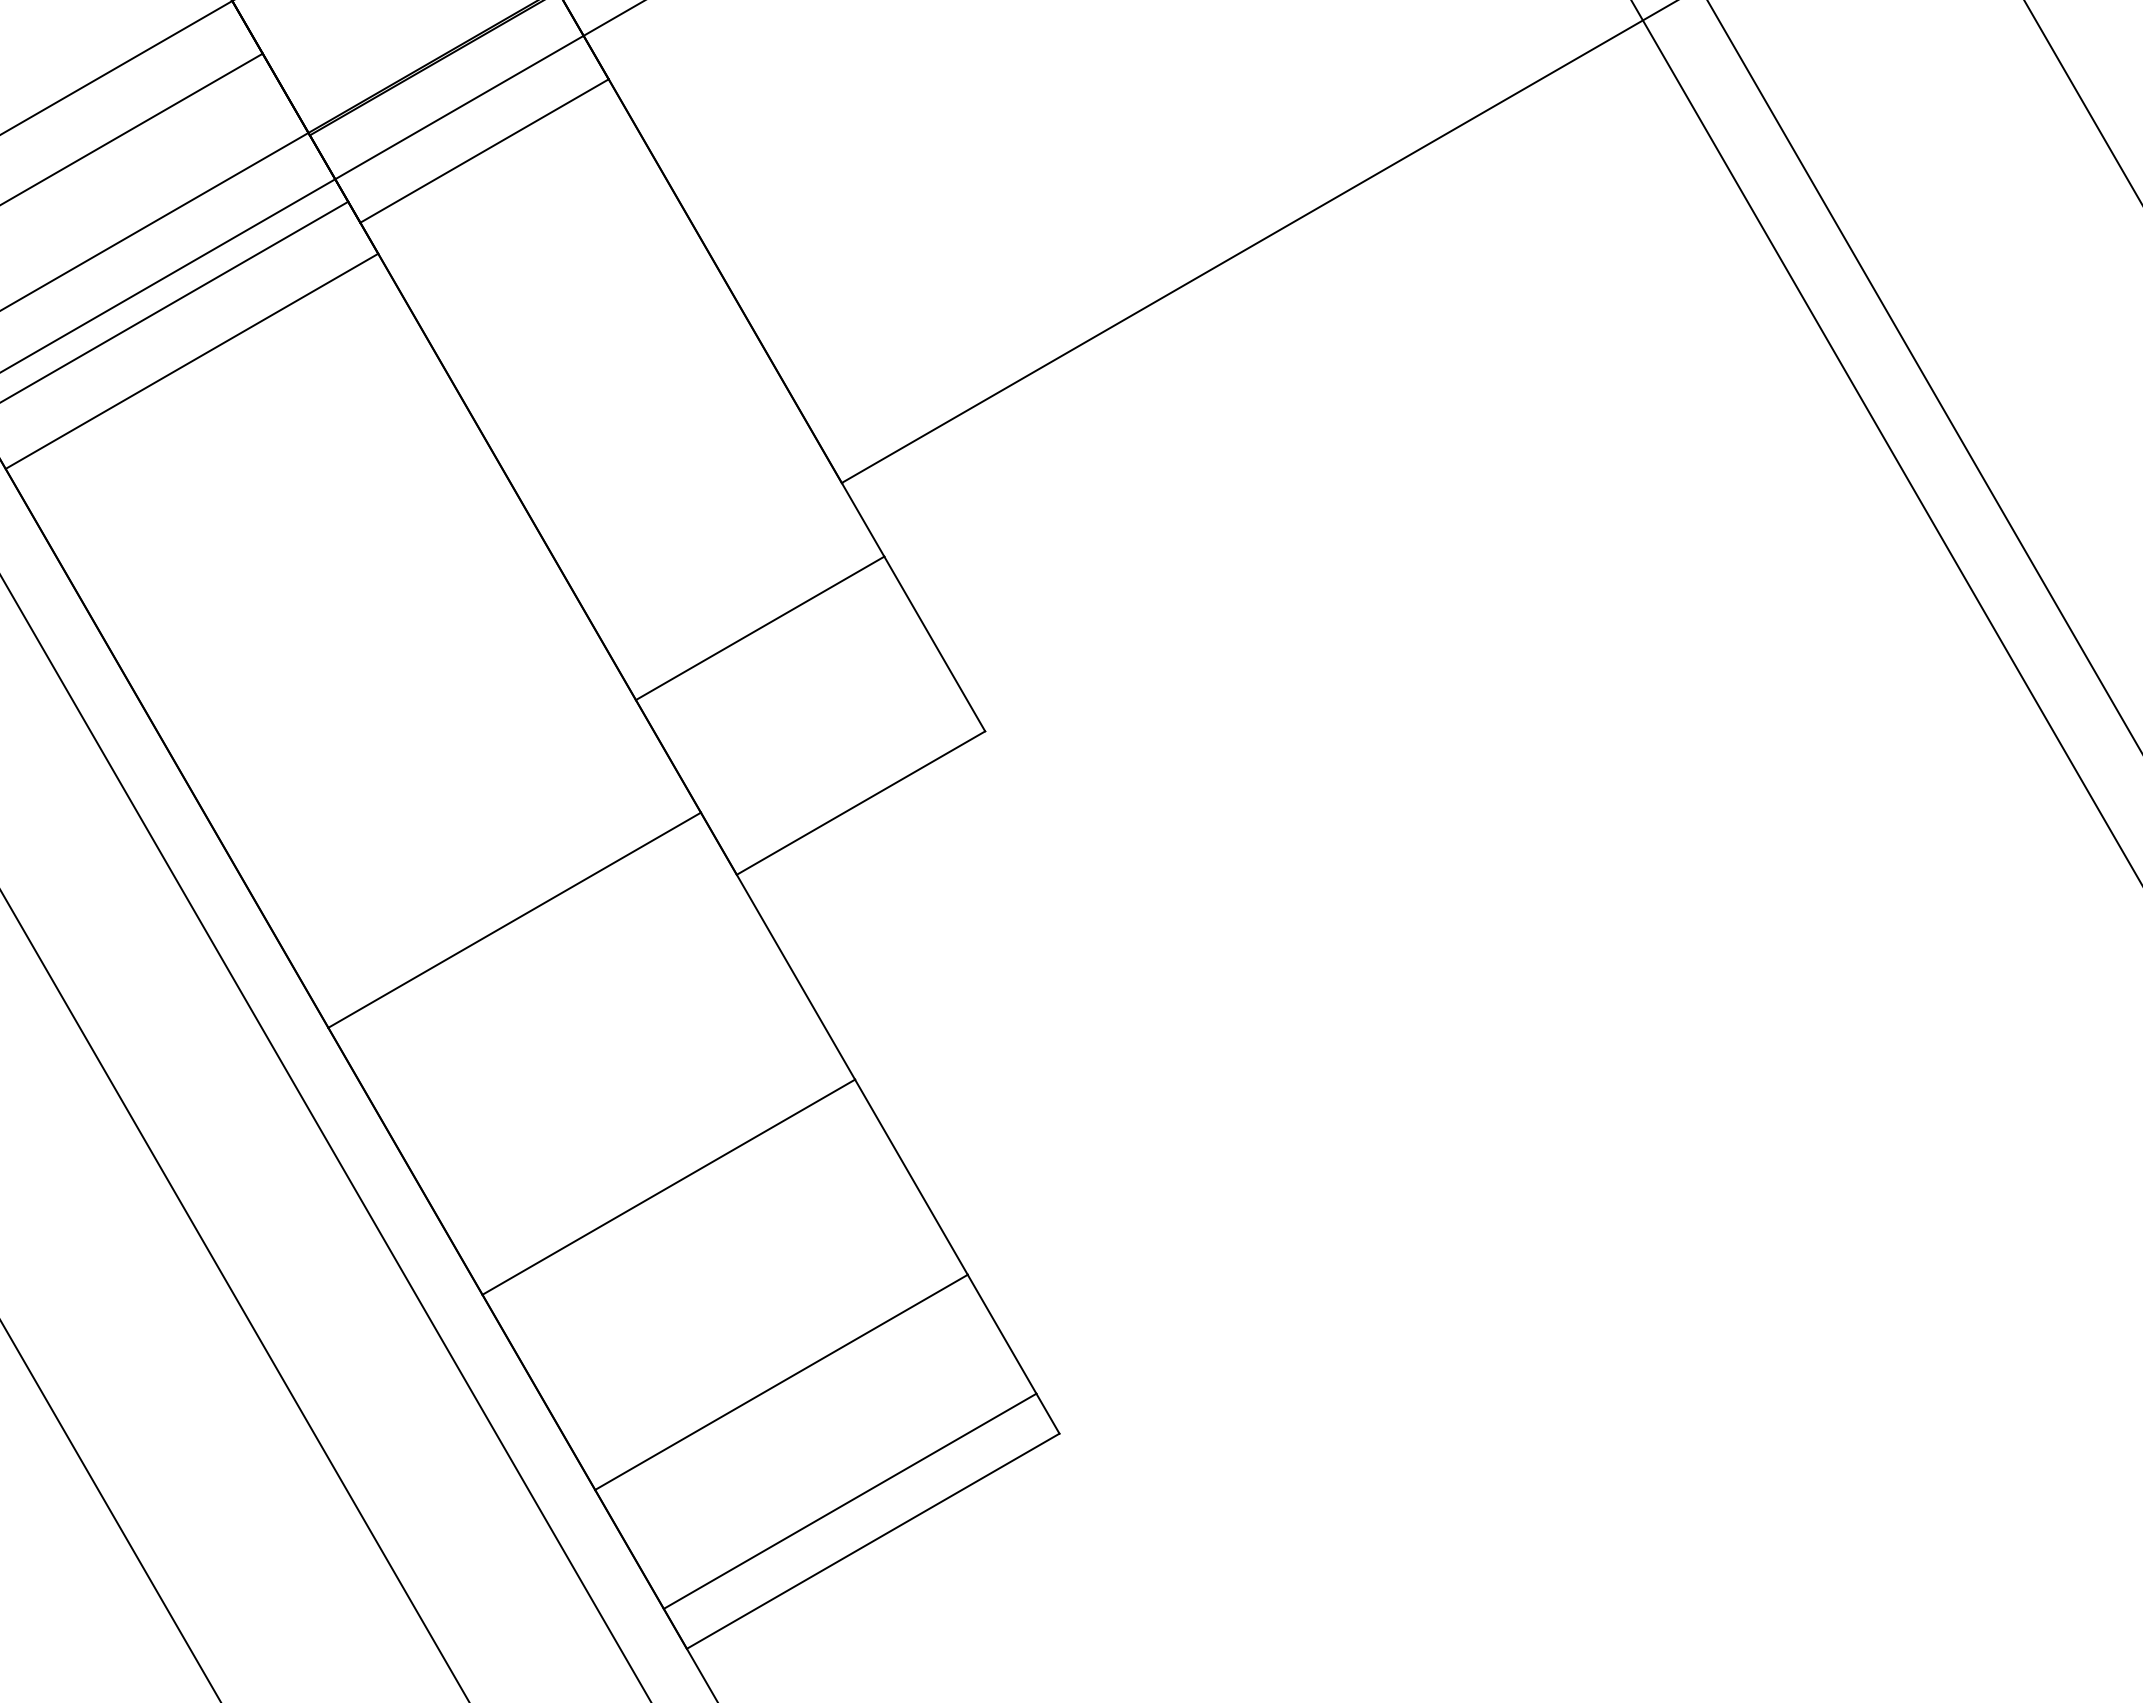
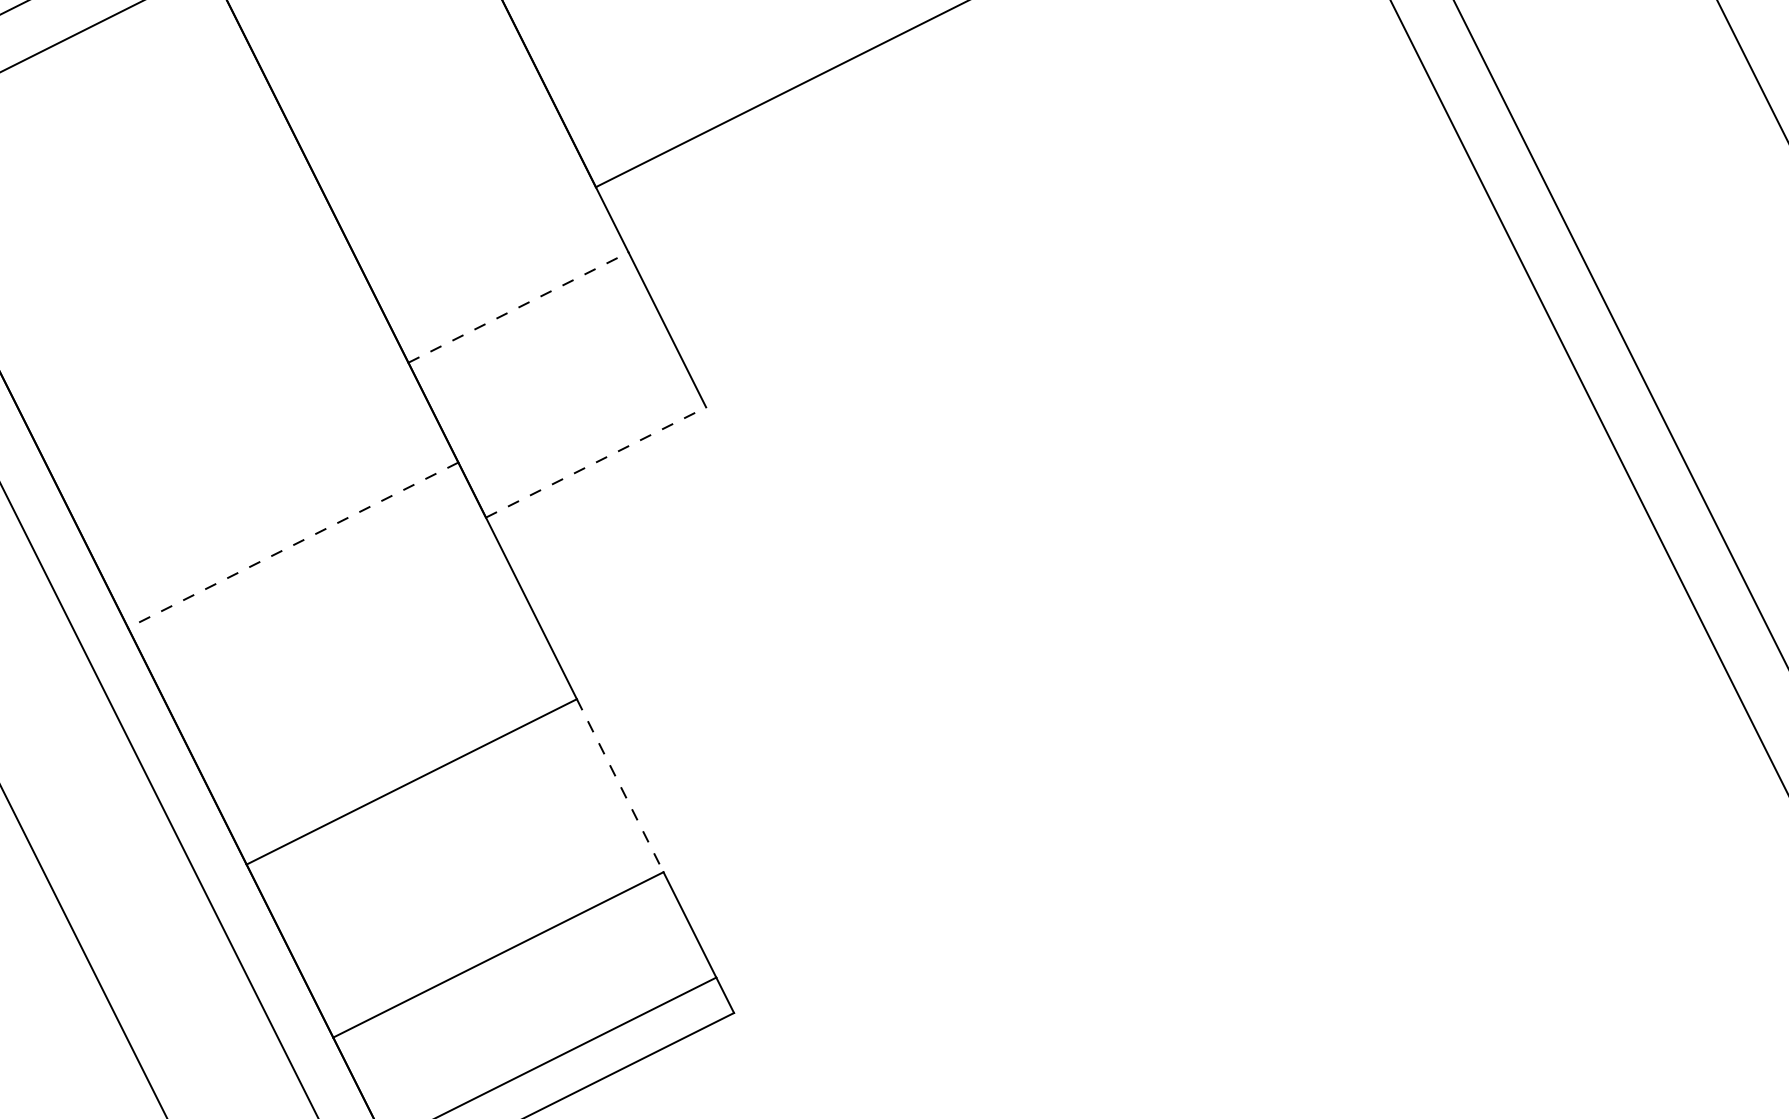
line: (760, 628) -> (518, 307), solid -> dashed
line: (861, 802) -> (596, 462), solid -> dashed
line: (514, 920) -> (293, 545), solid -> dashed
line: (911, 1177) -> (620, 785), solid -> dashed

